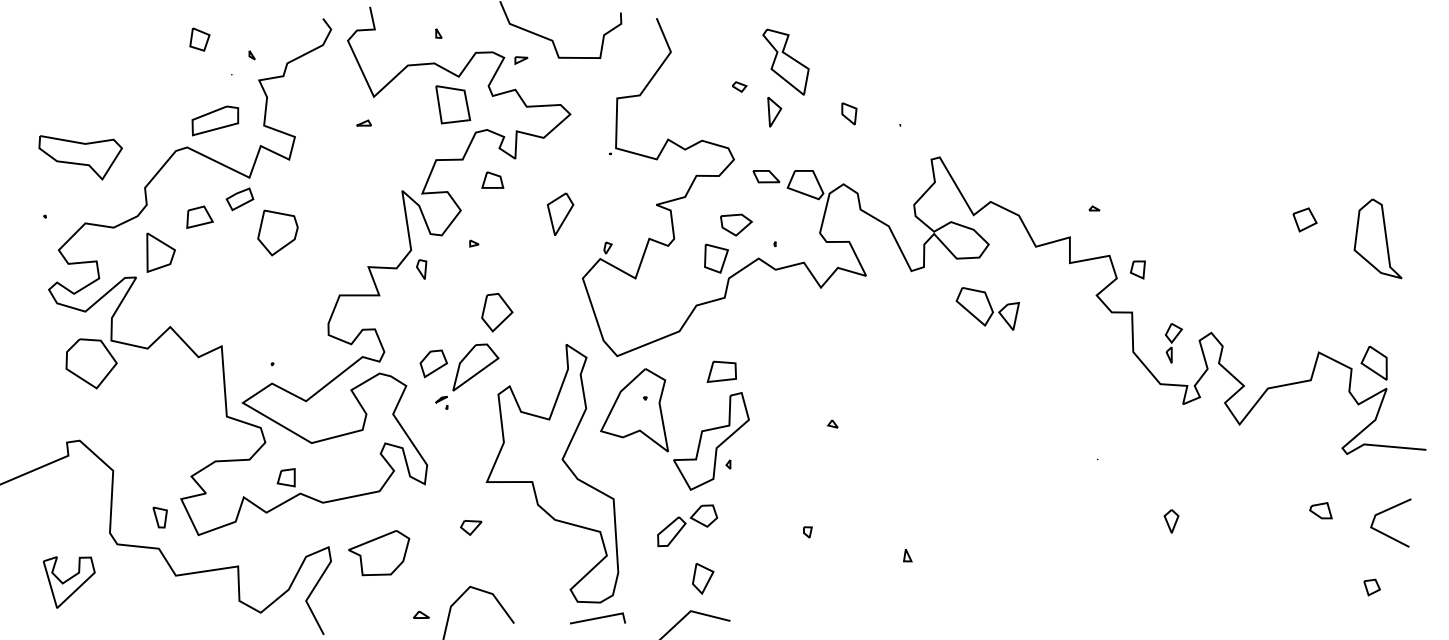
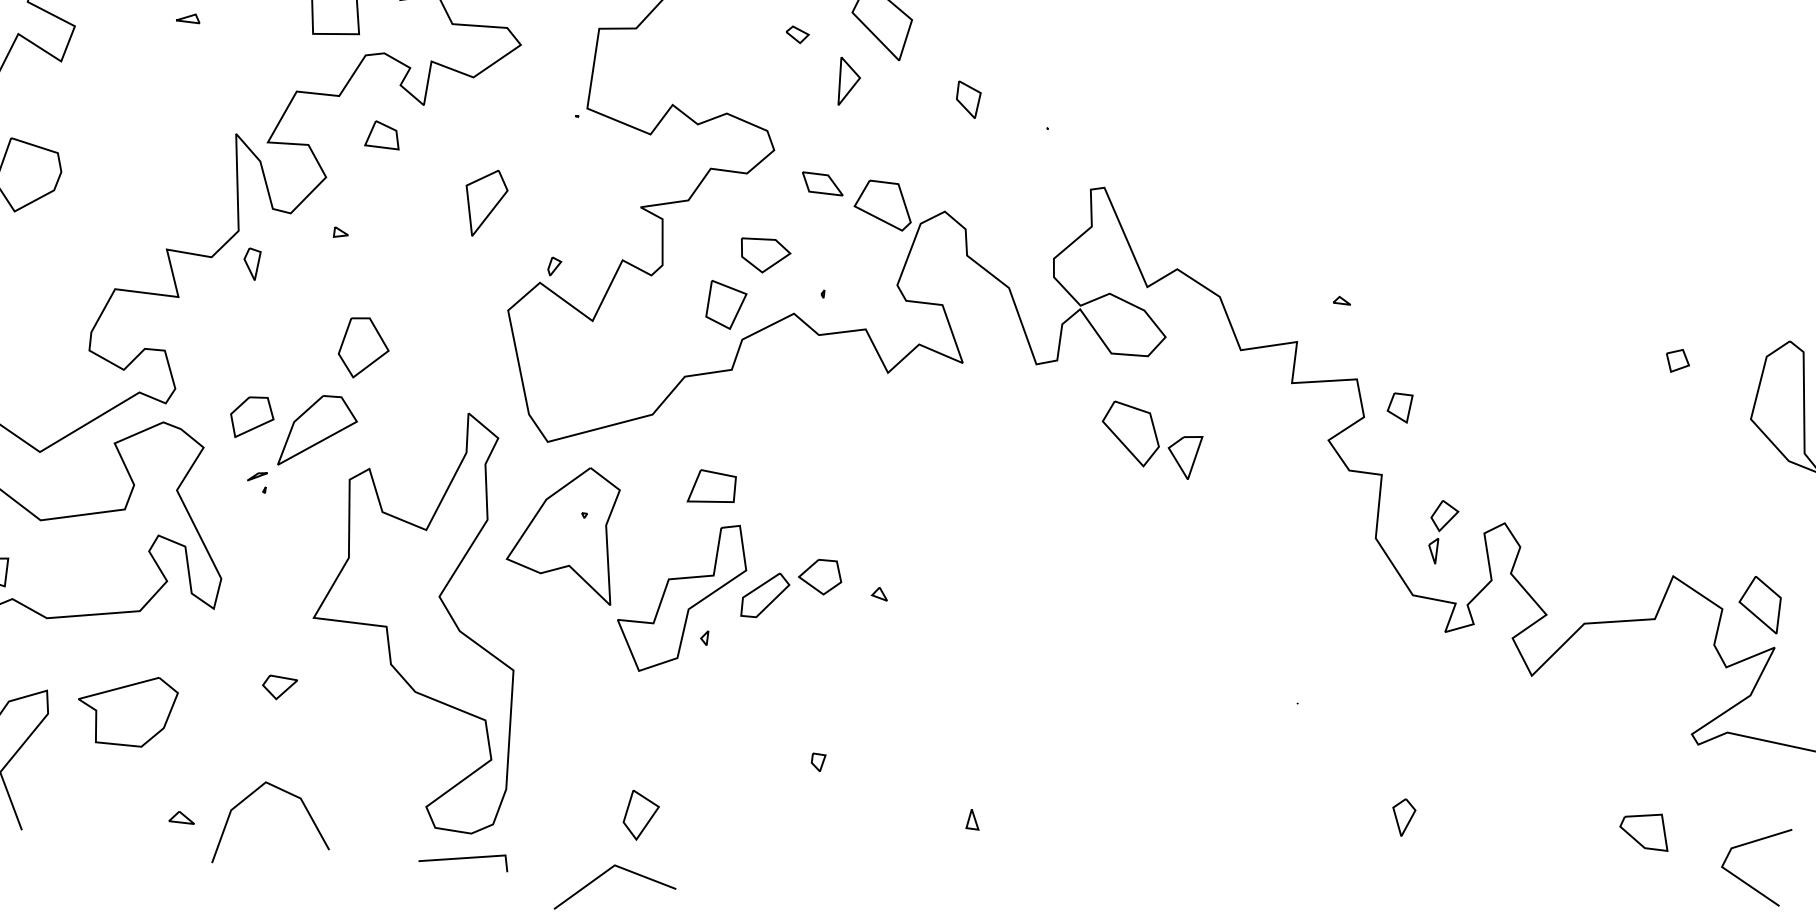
part: (1305, 219) -> (1678, 360), size x0.62
part: (1320, 510) -> (1644, 829), size x1.43
part: (687, 525) -> (792, 588), moved

